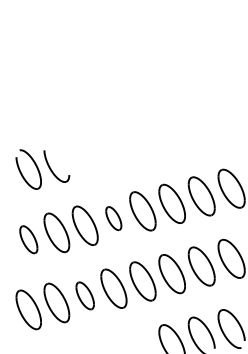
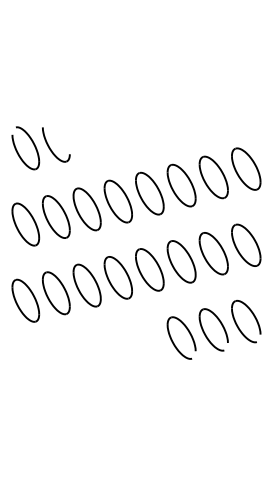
part: (113, 218) -> (117, 201), size x1.67
part: (28, 239) -> (25, 224), size x1.43
part: (84, 295) -> (86, 285), size x1.43

